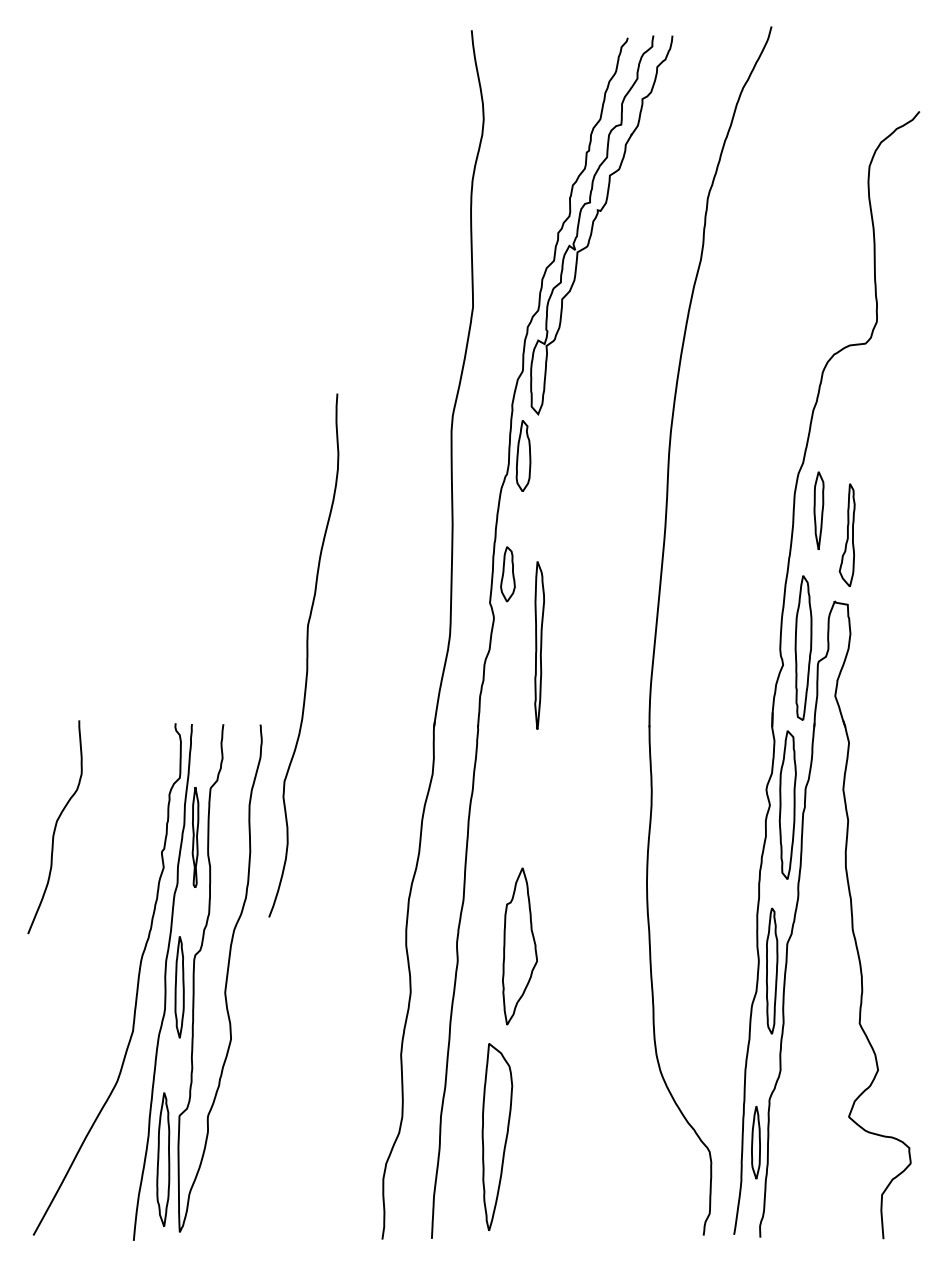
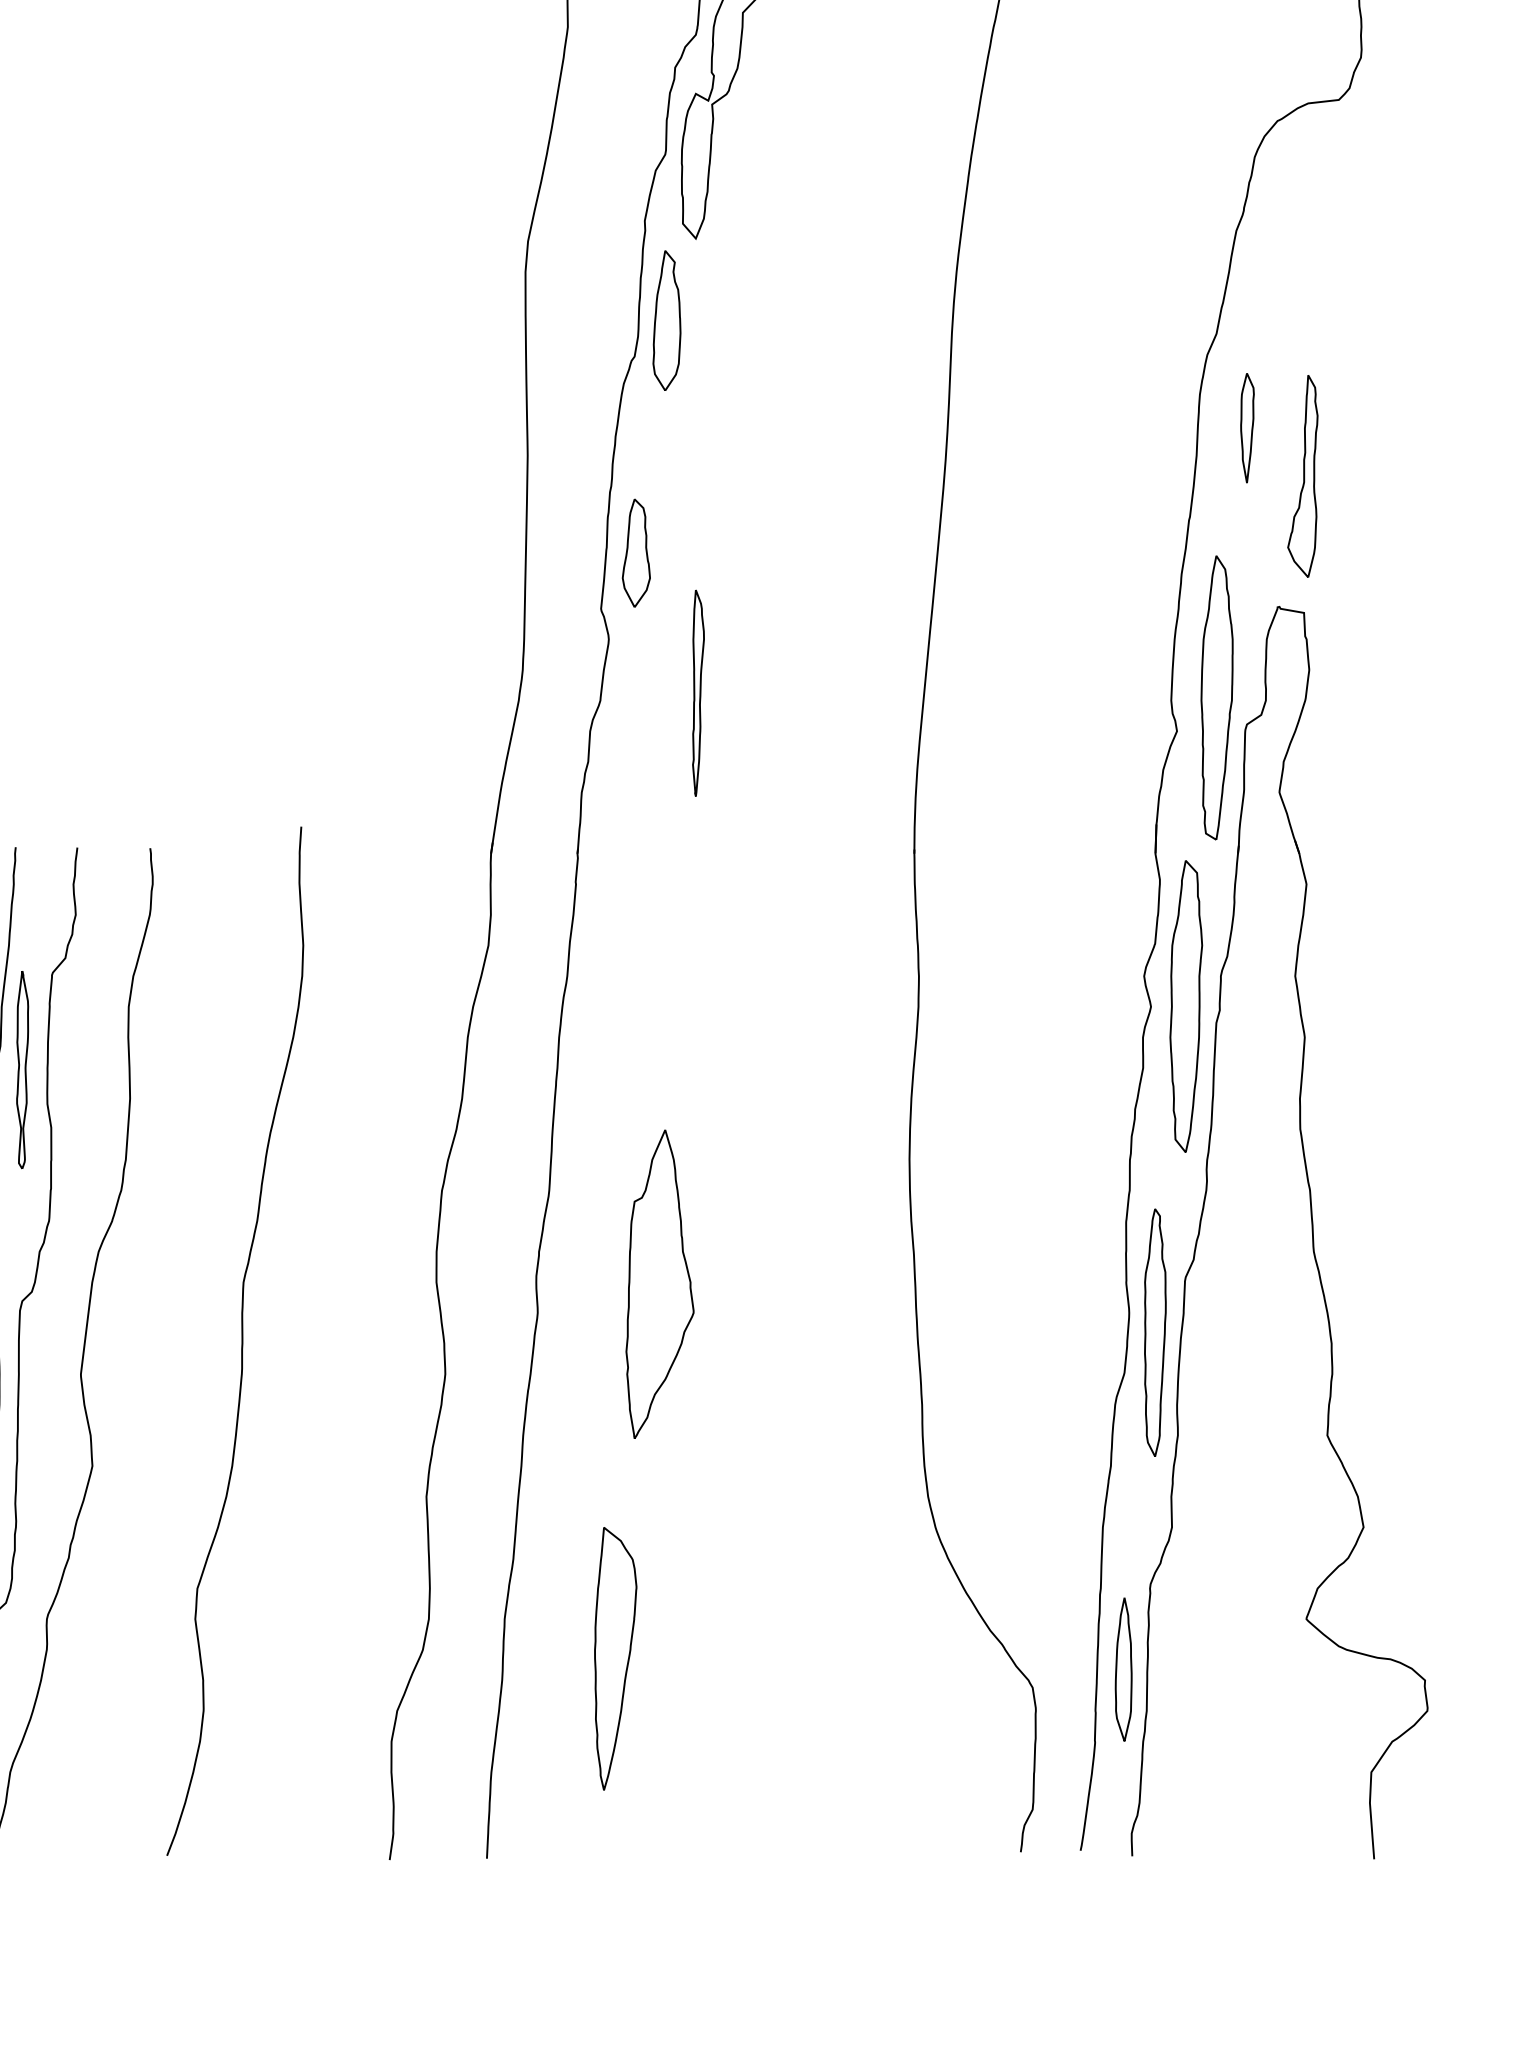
part: (818, 510) -> (1246, 427), size x0.71
part: (539, 645) -> (698, 692), size x0.62
curve: (306, 655) -> (240, 1341), moved
part: (497, 1136) -> (615, 1657), size x0.71

